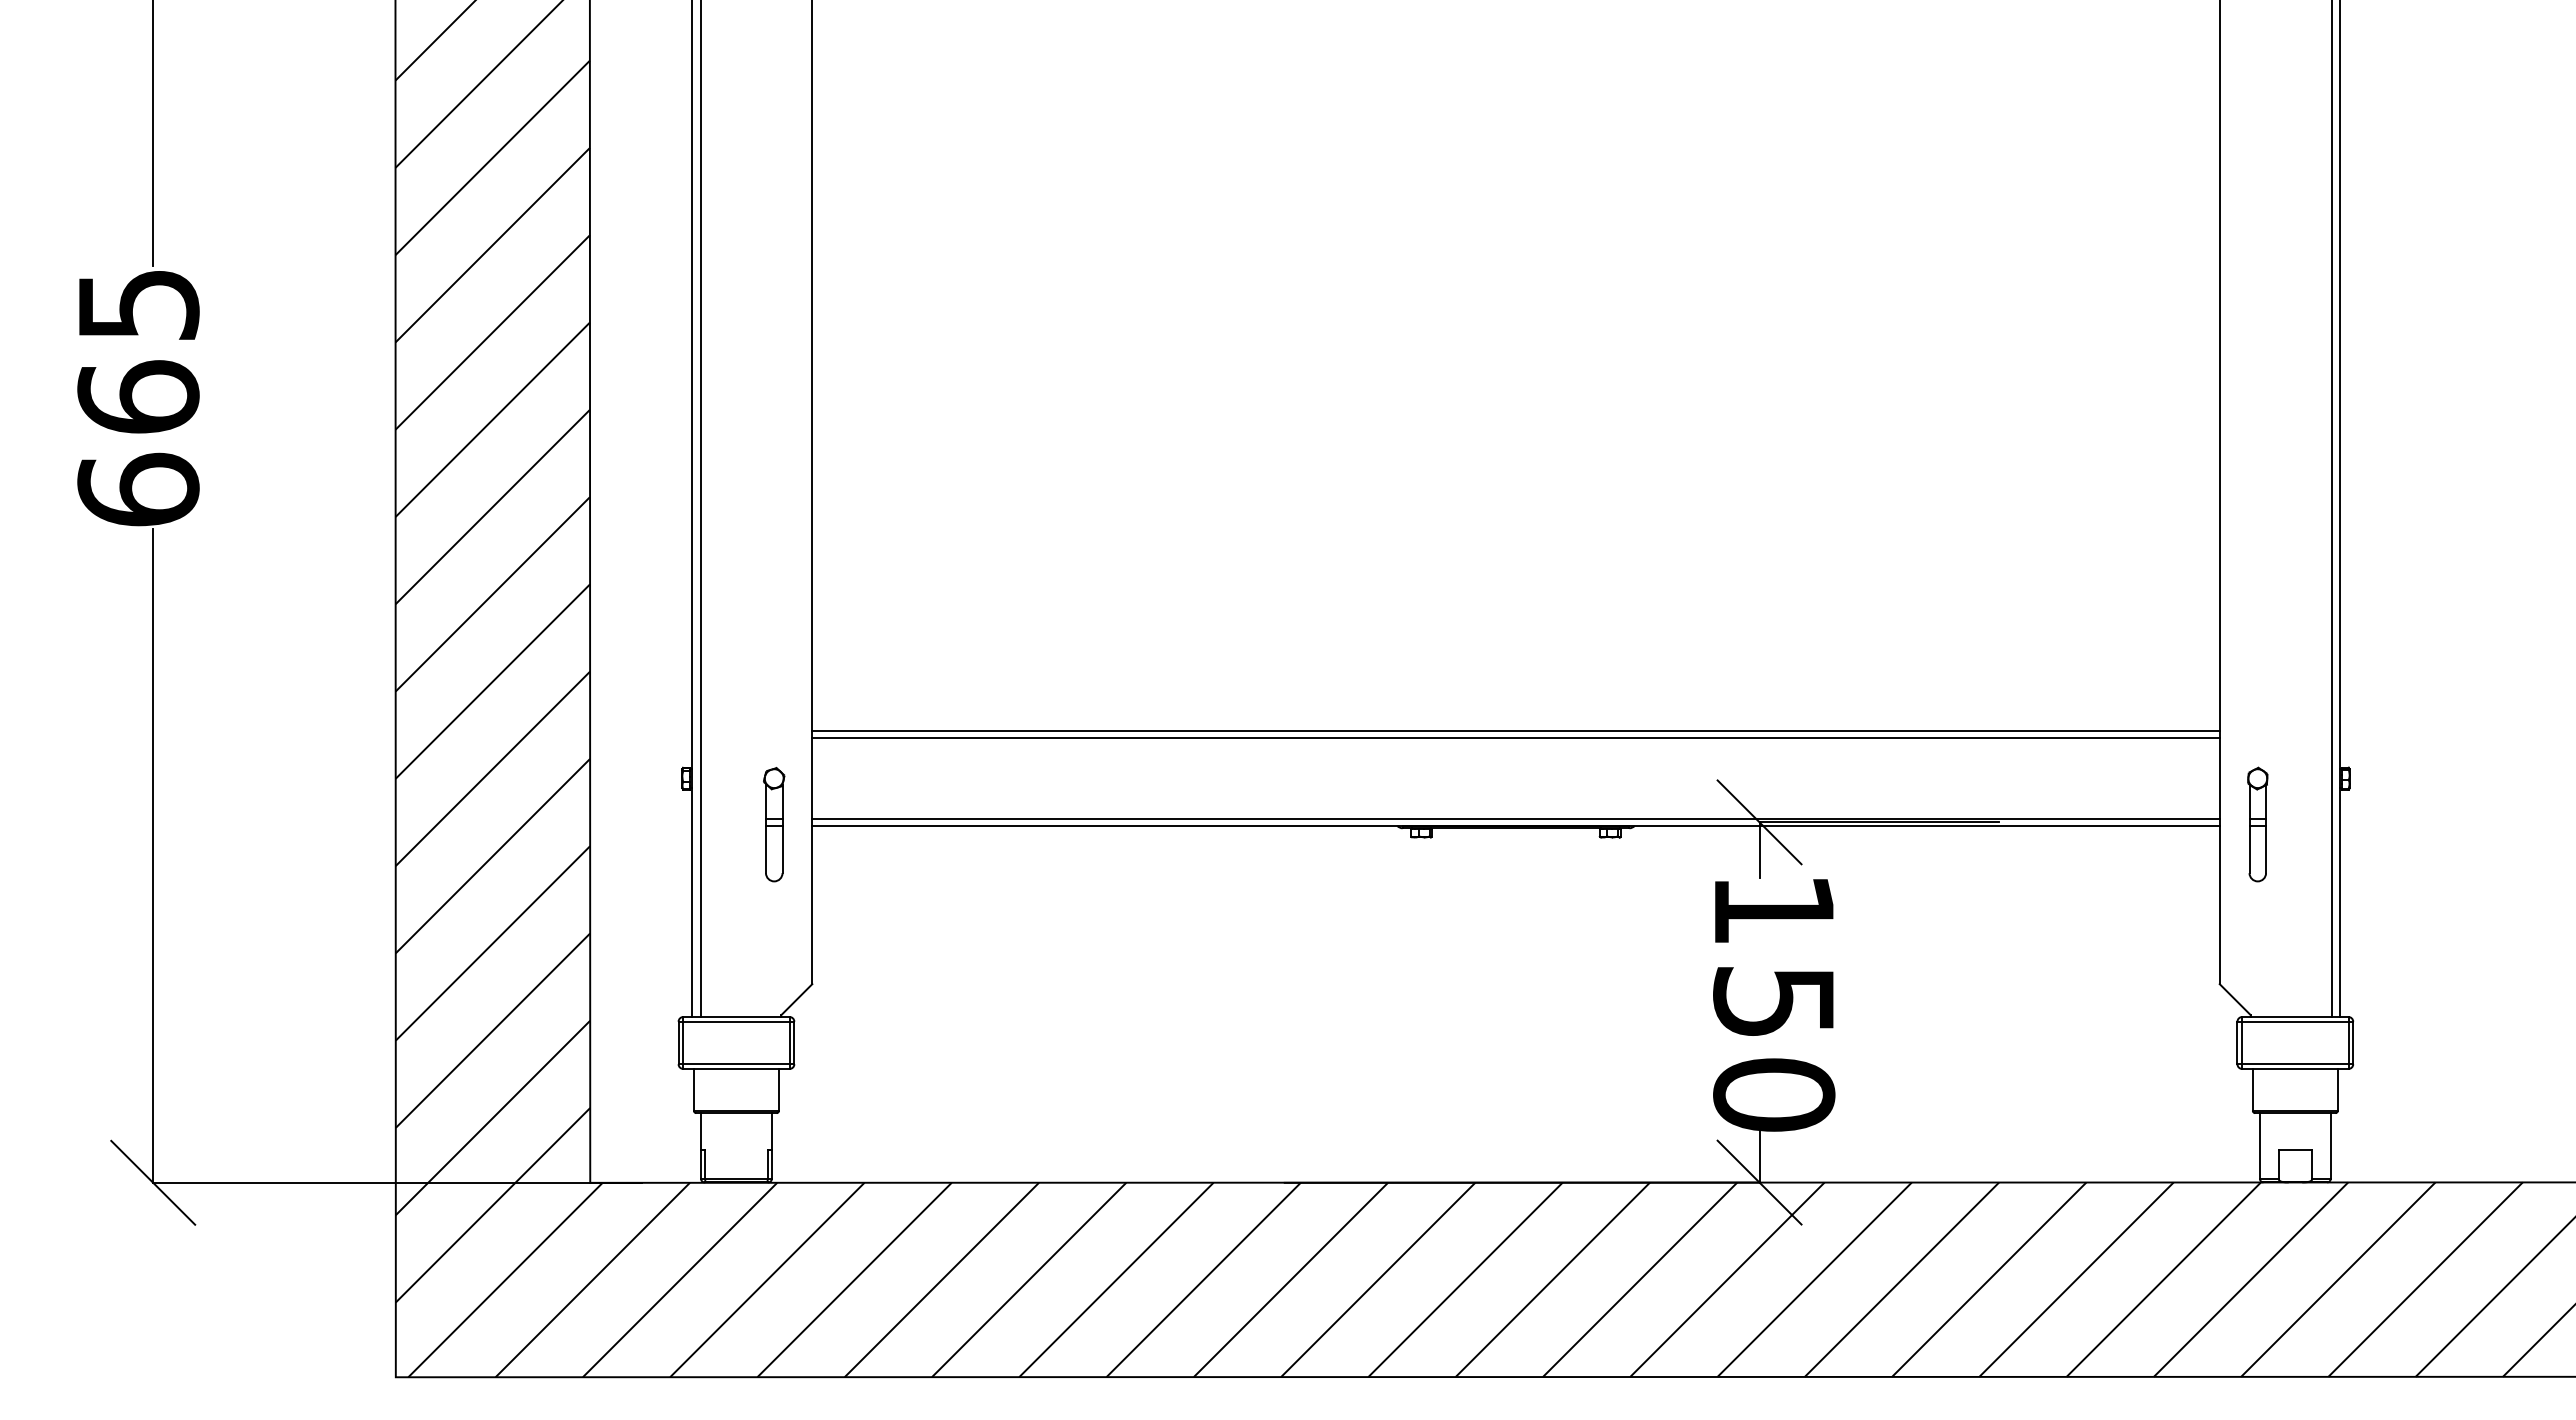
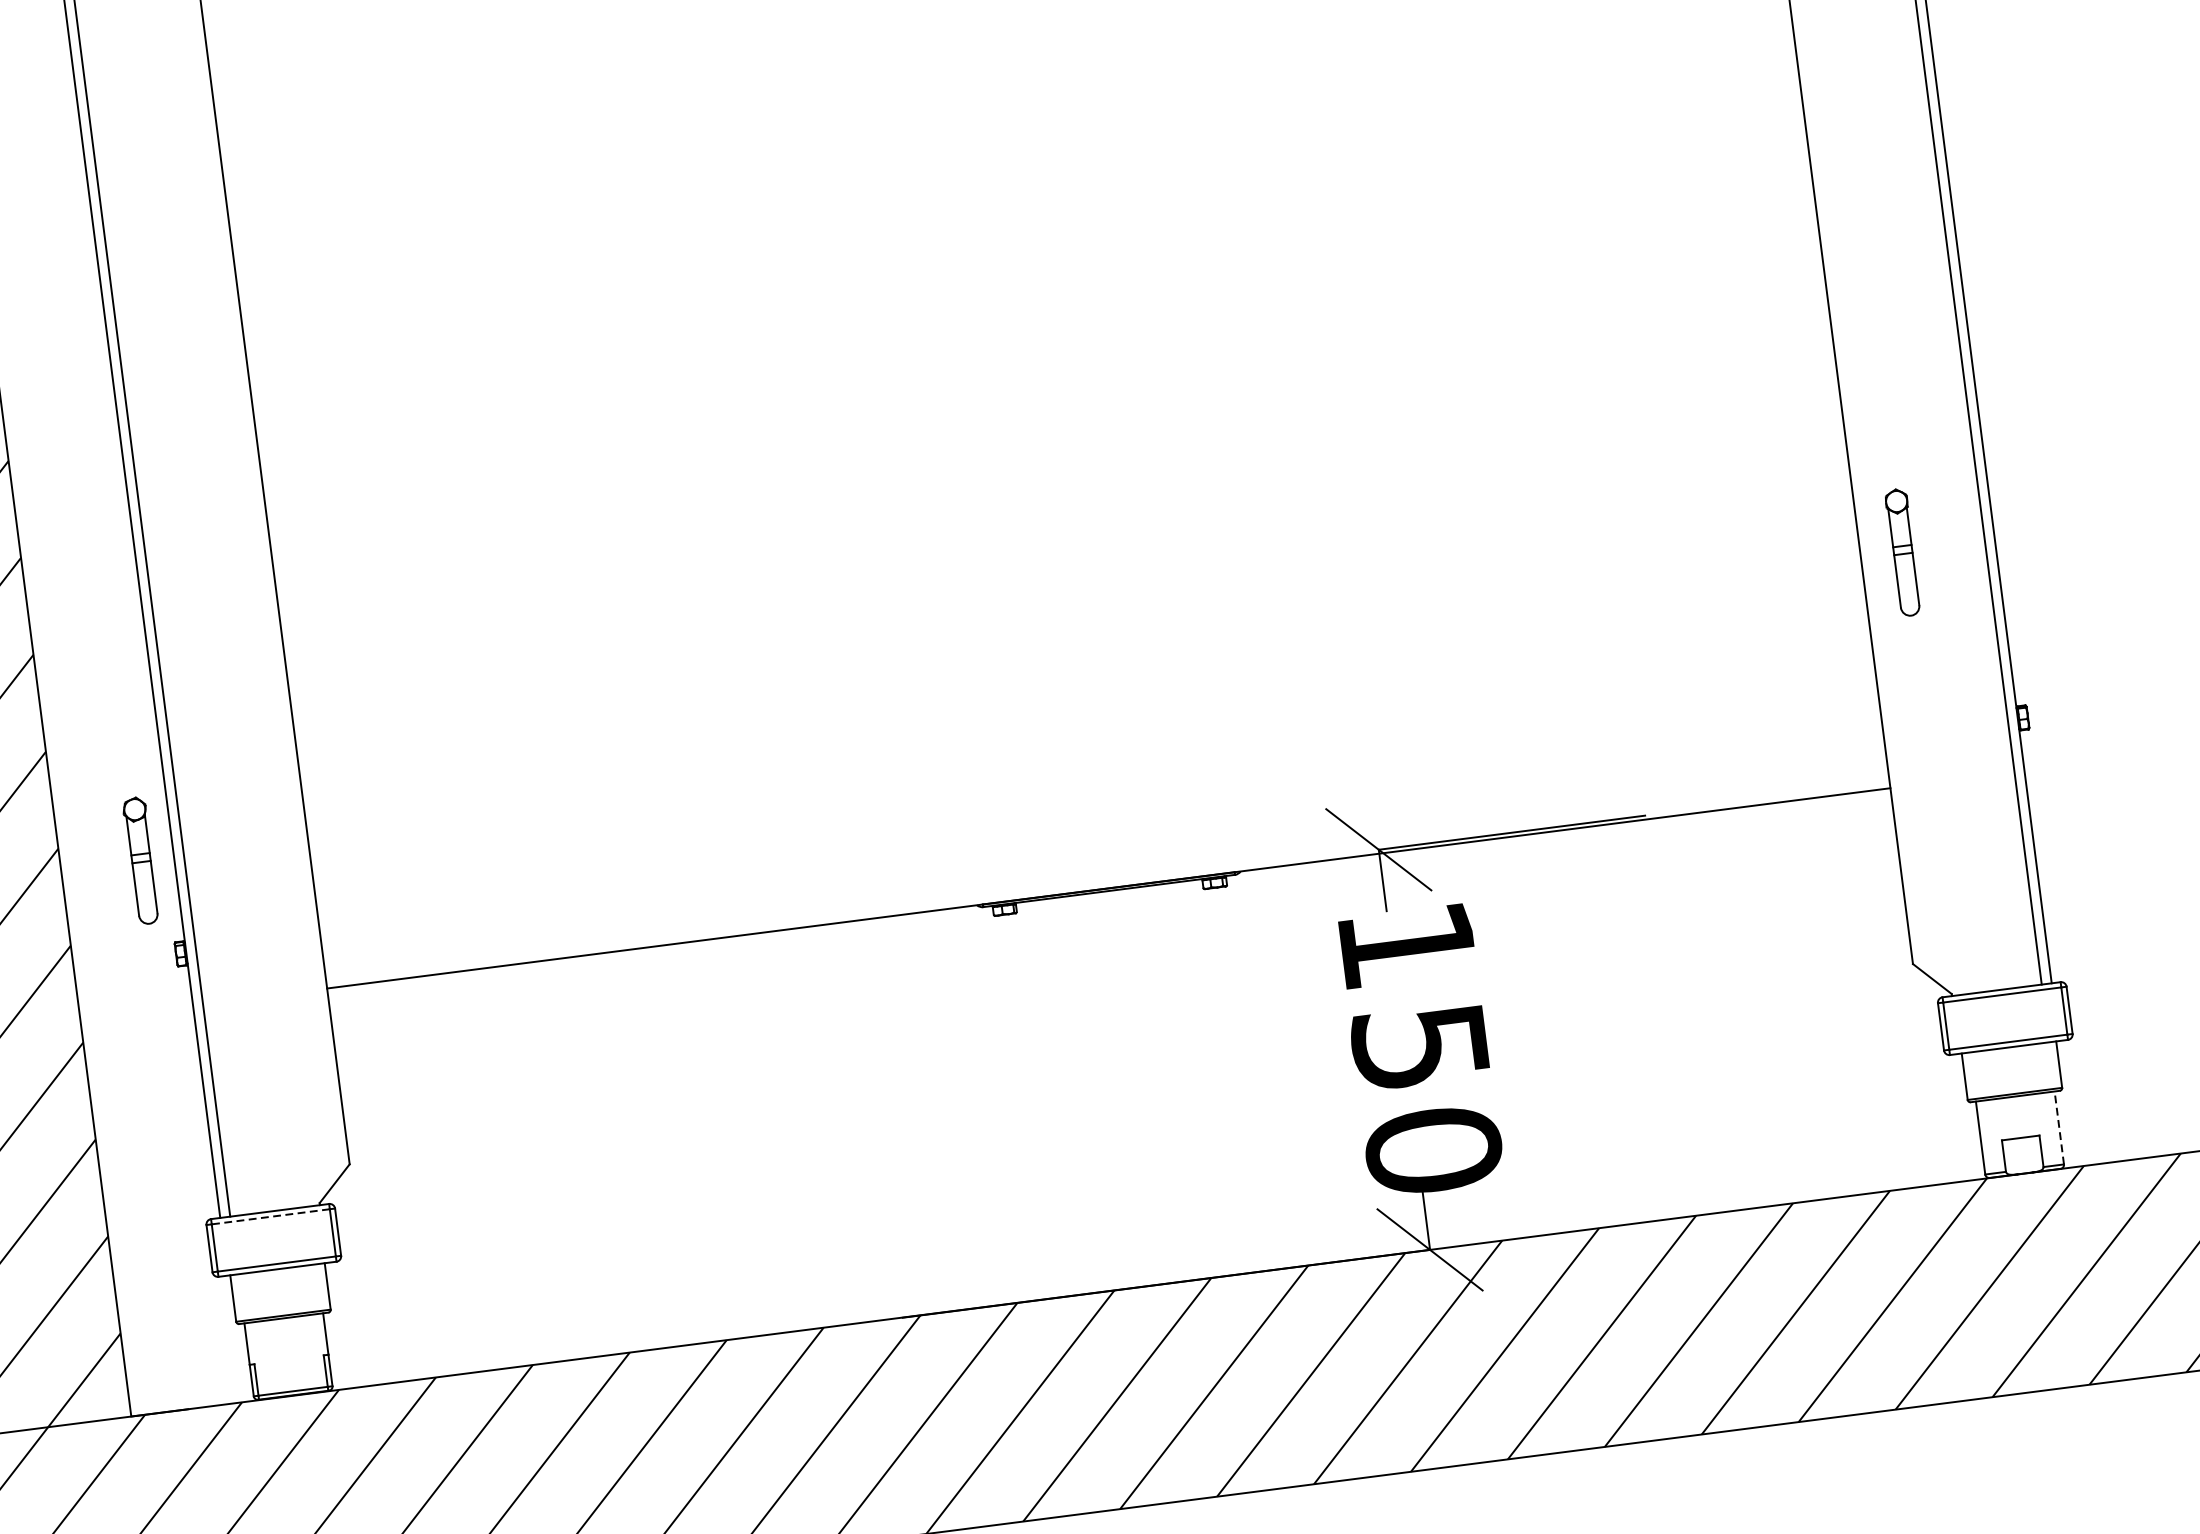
line: (1515, 731) -> (1094, 783), removed
line: (1515, 738) -> (1095, 791), removed
line: (1515, 818) -> (1107, 880), removed
part: (774, 824) -> (141, 860), moved
part: (2257, 824) -> (1902, 552), moved
line: (735, 1021) -> (269, 1216), solid -> dashed
line: (2330, 1145) -> (2058, 1127), solid -> dashed

